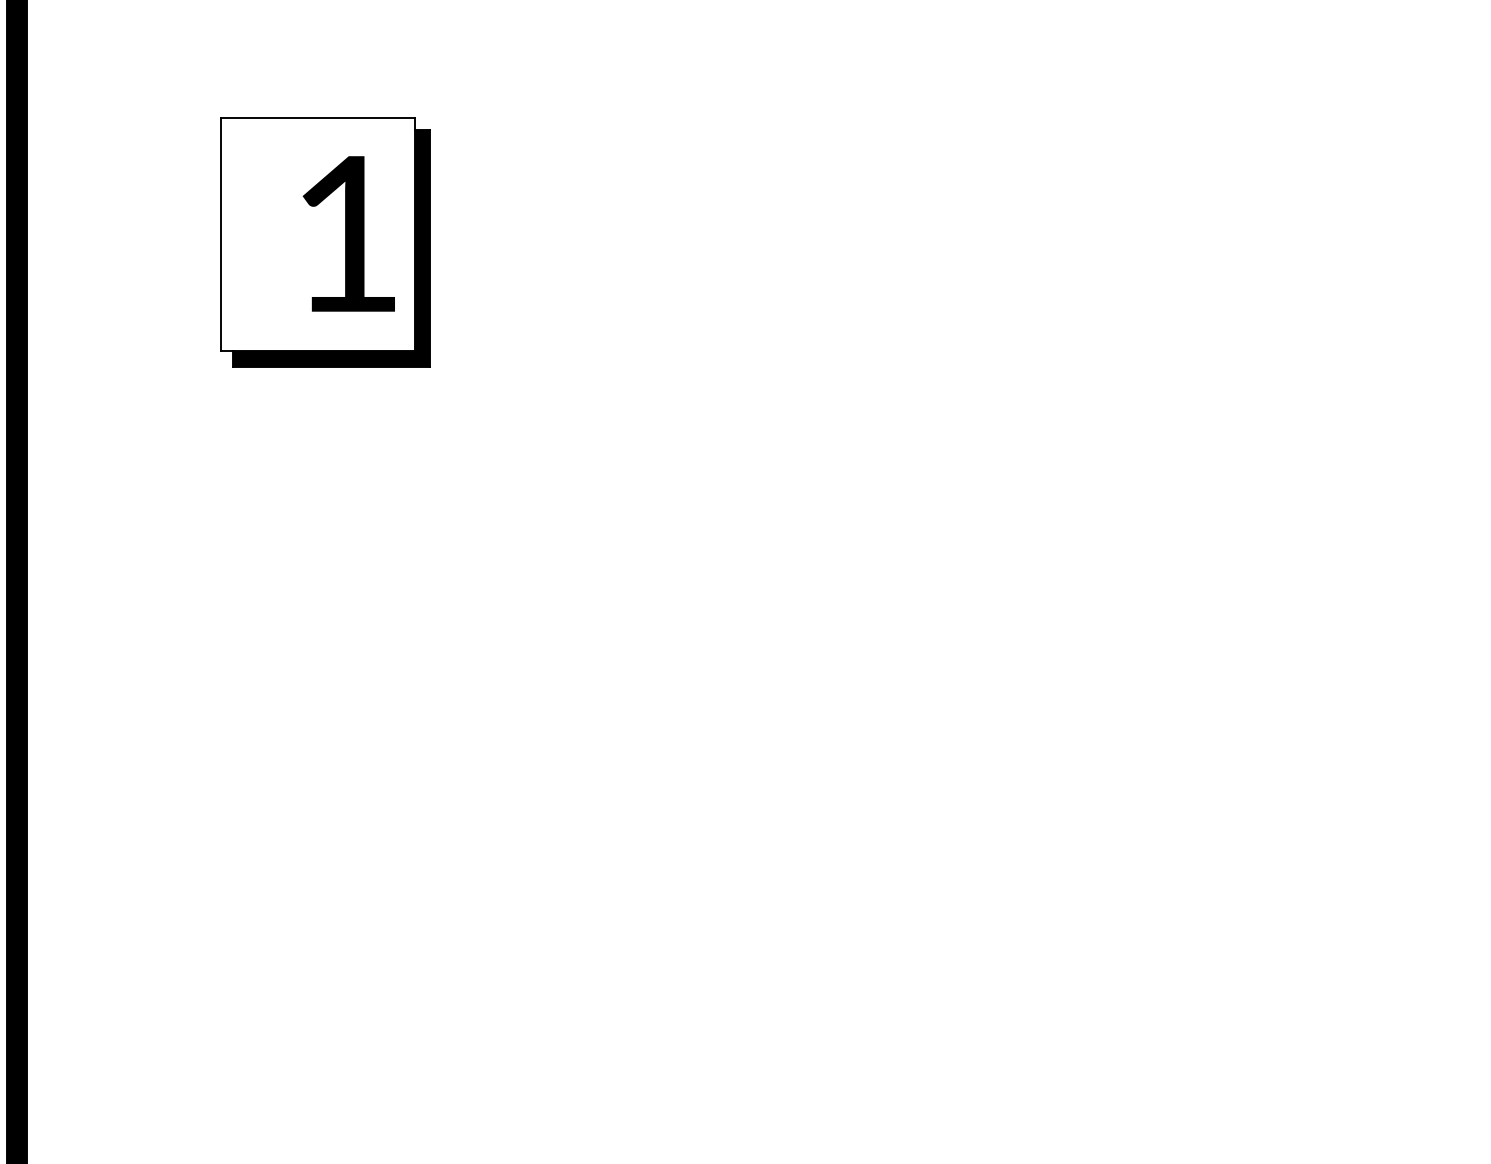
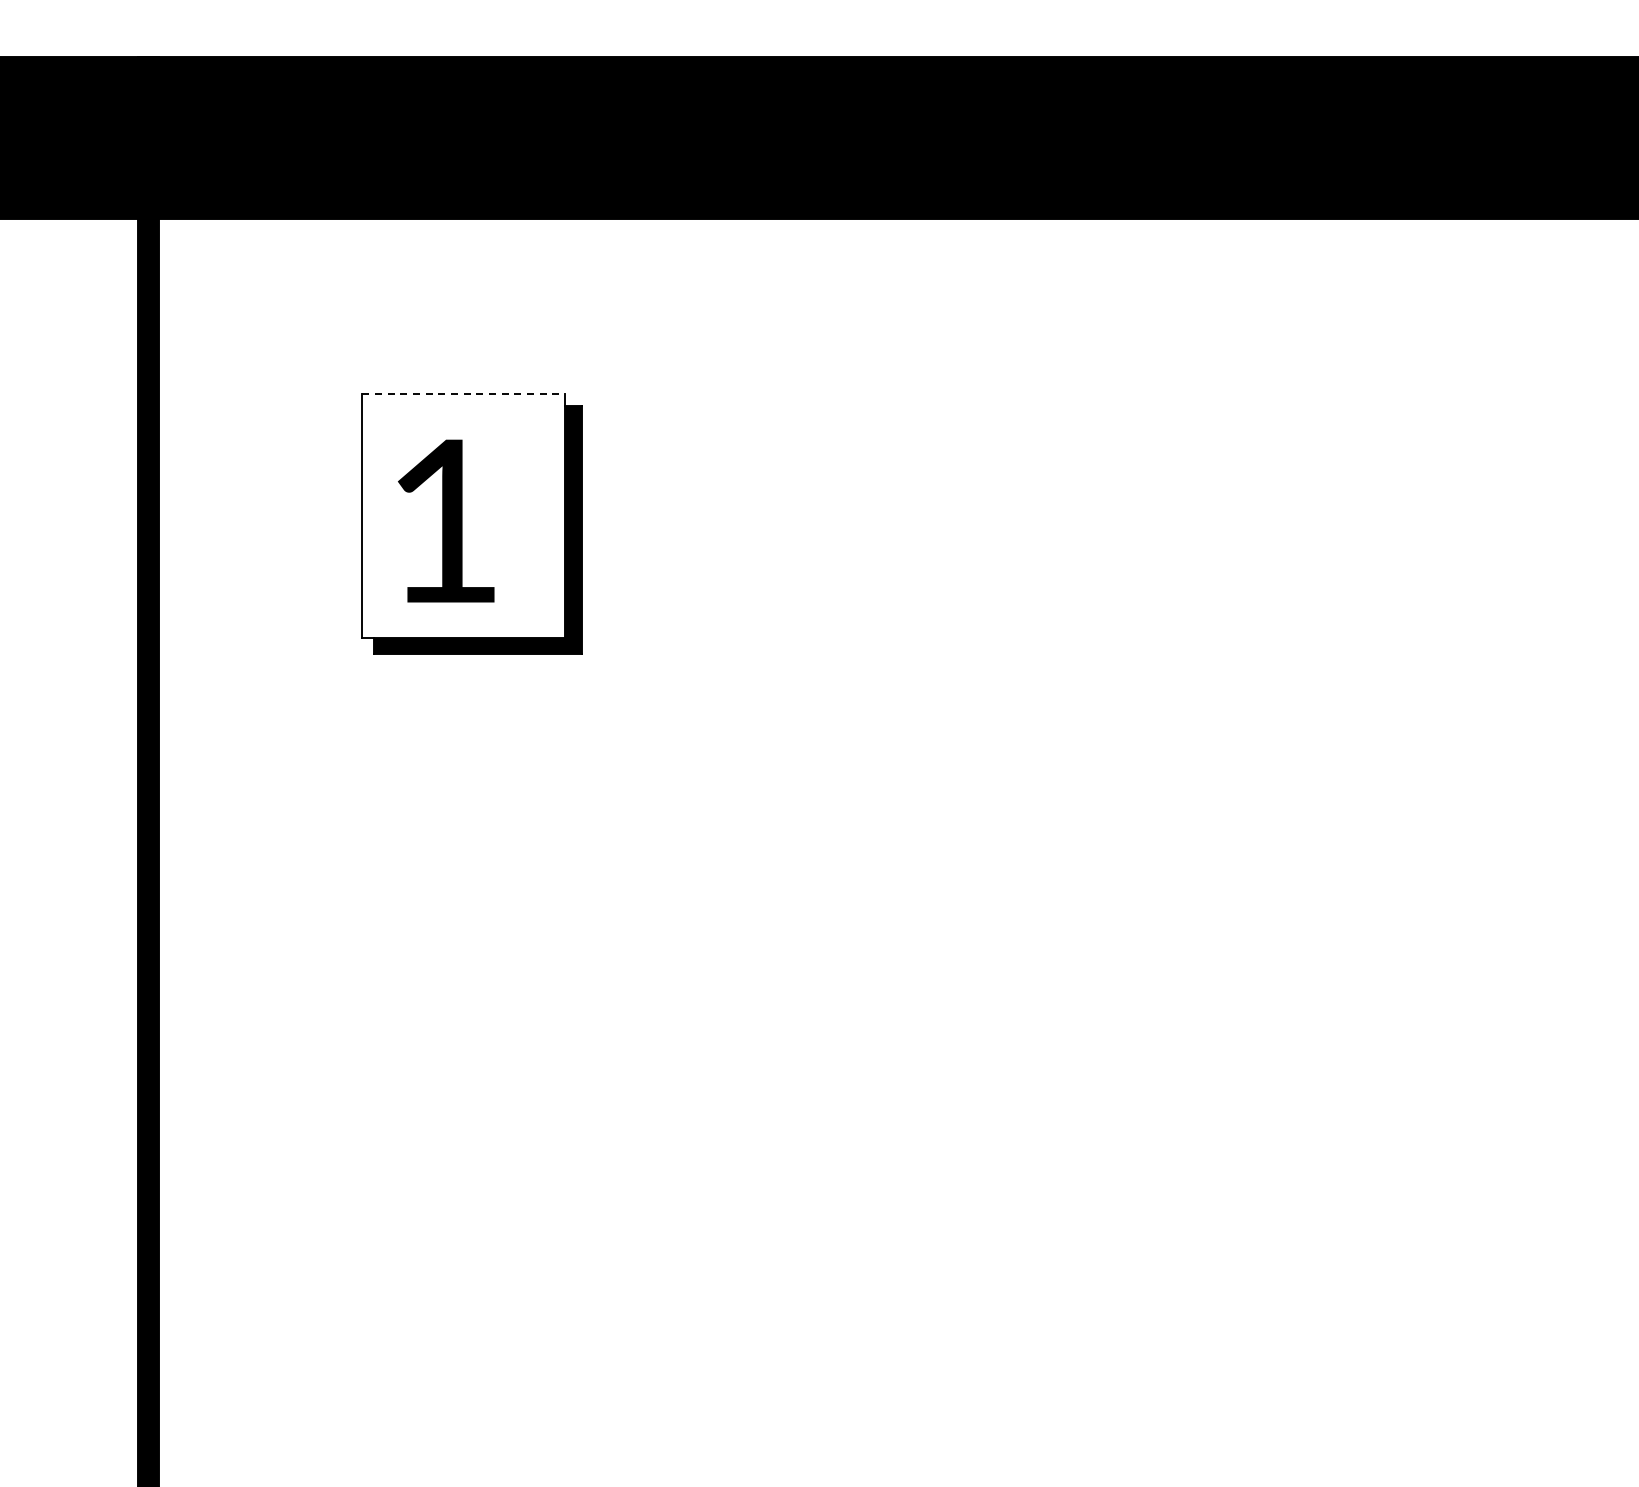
line: (317, 118) -> (463, 394), solid -> dashed
text: (349, 233) -> (446, 520), moved

